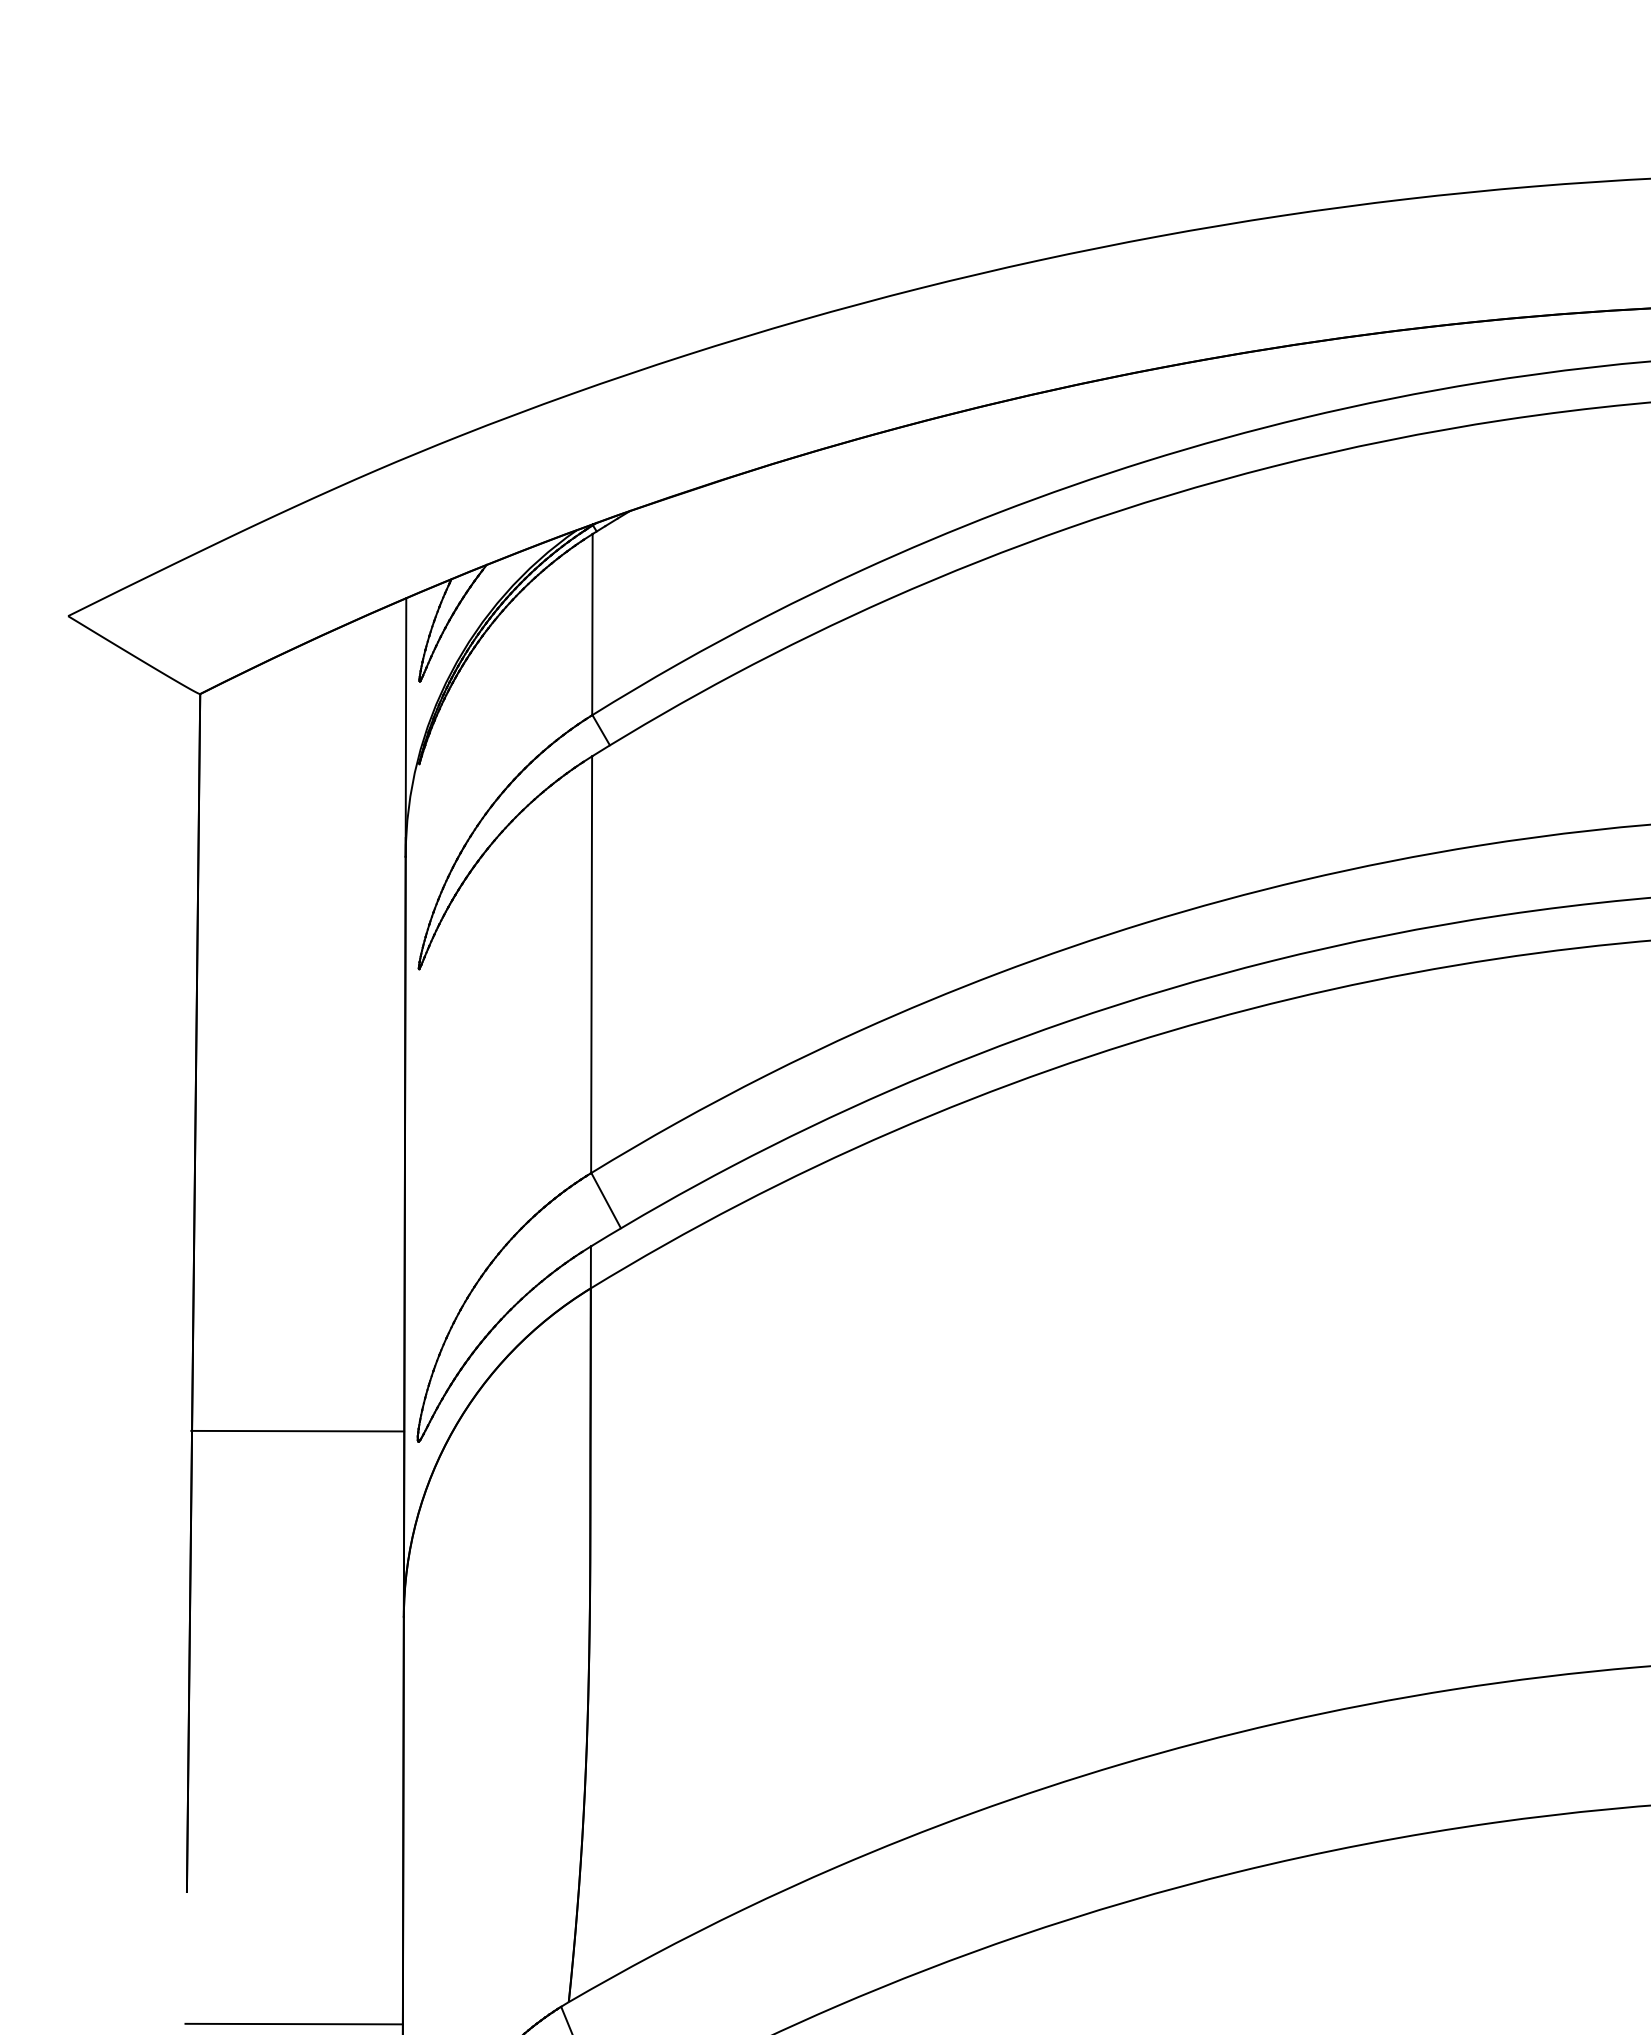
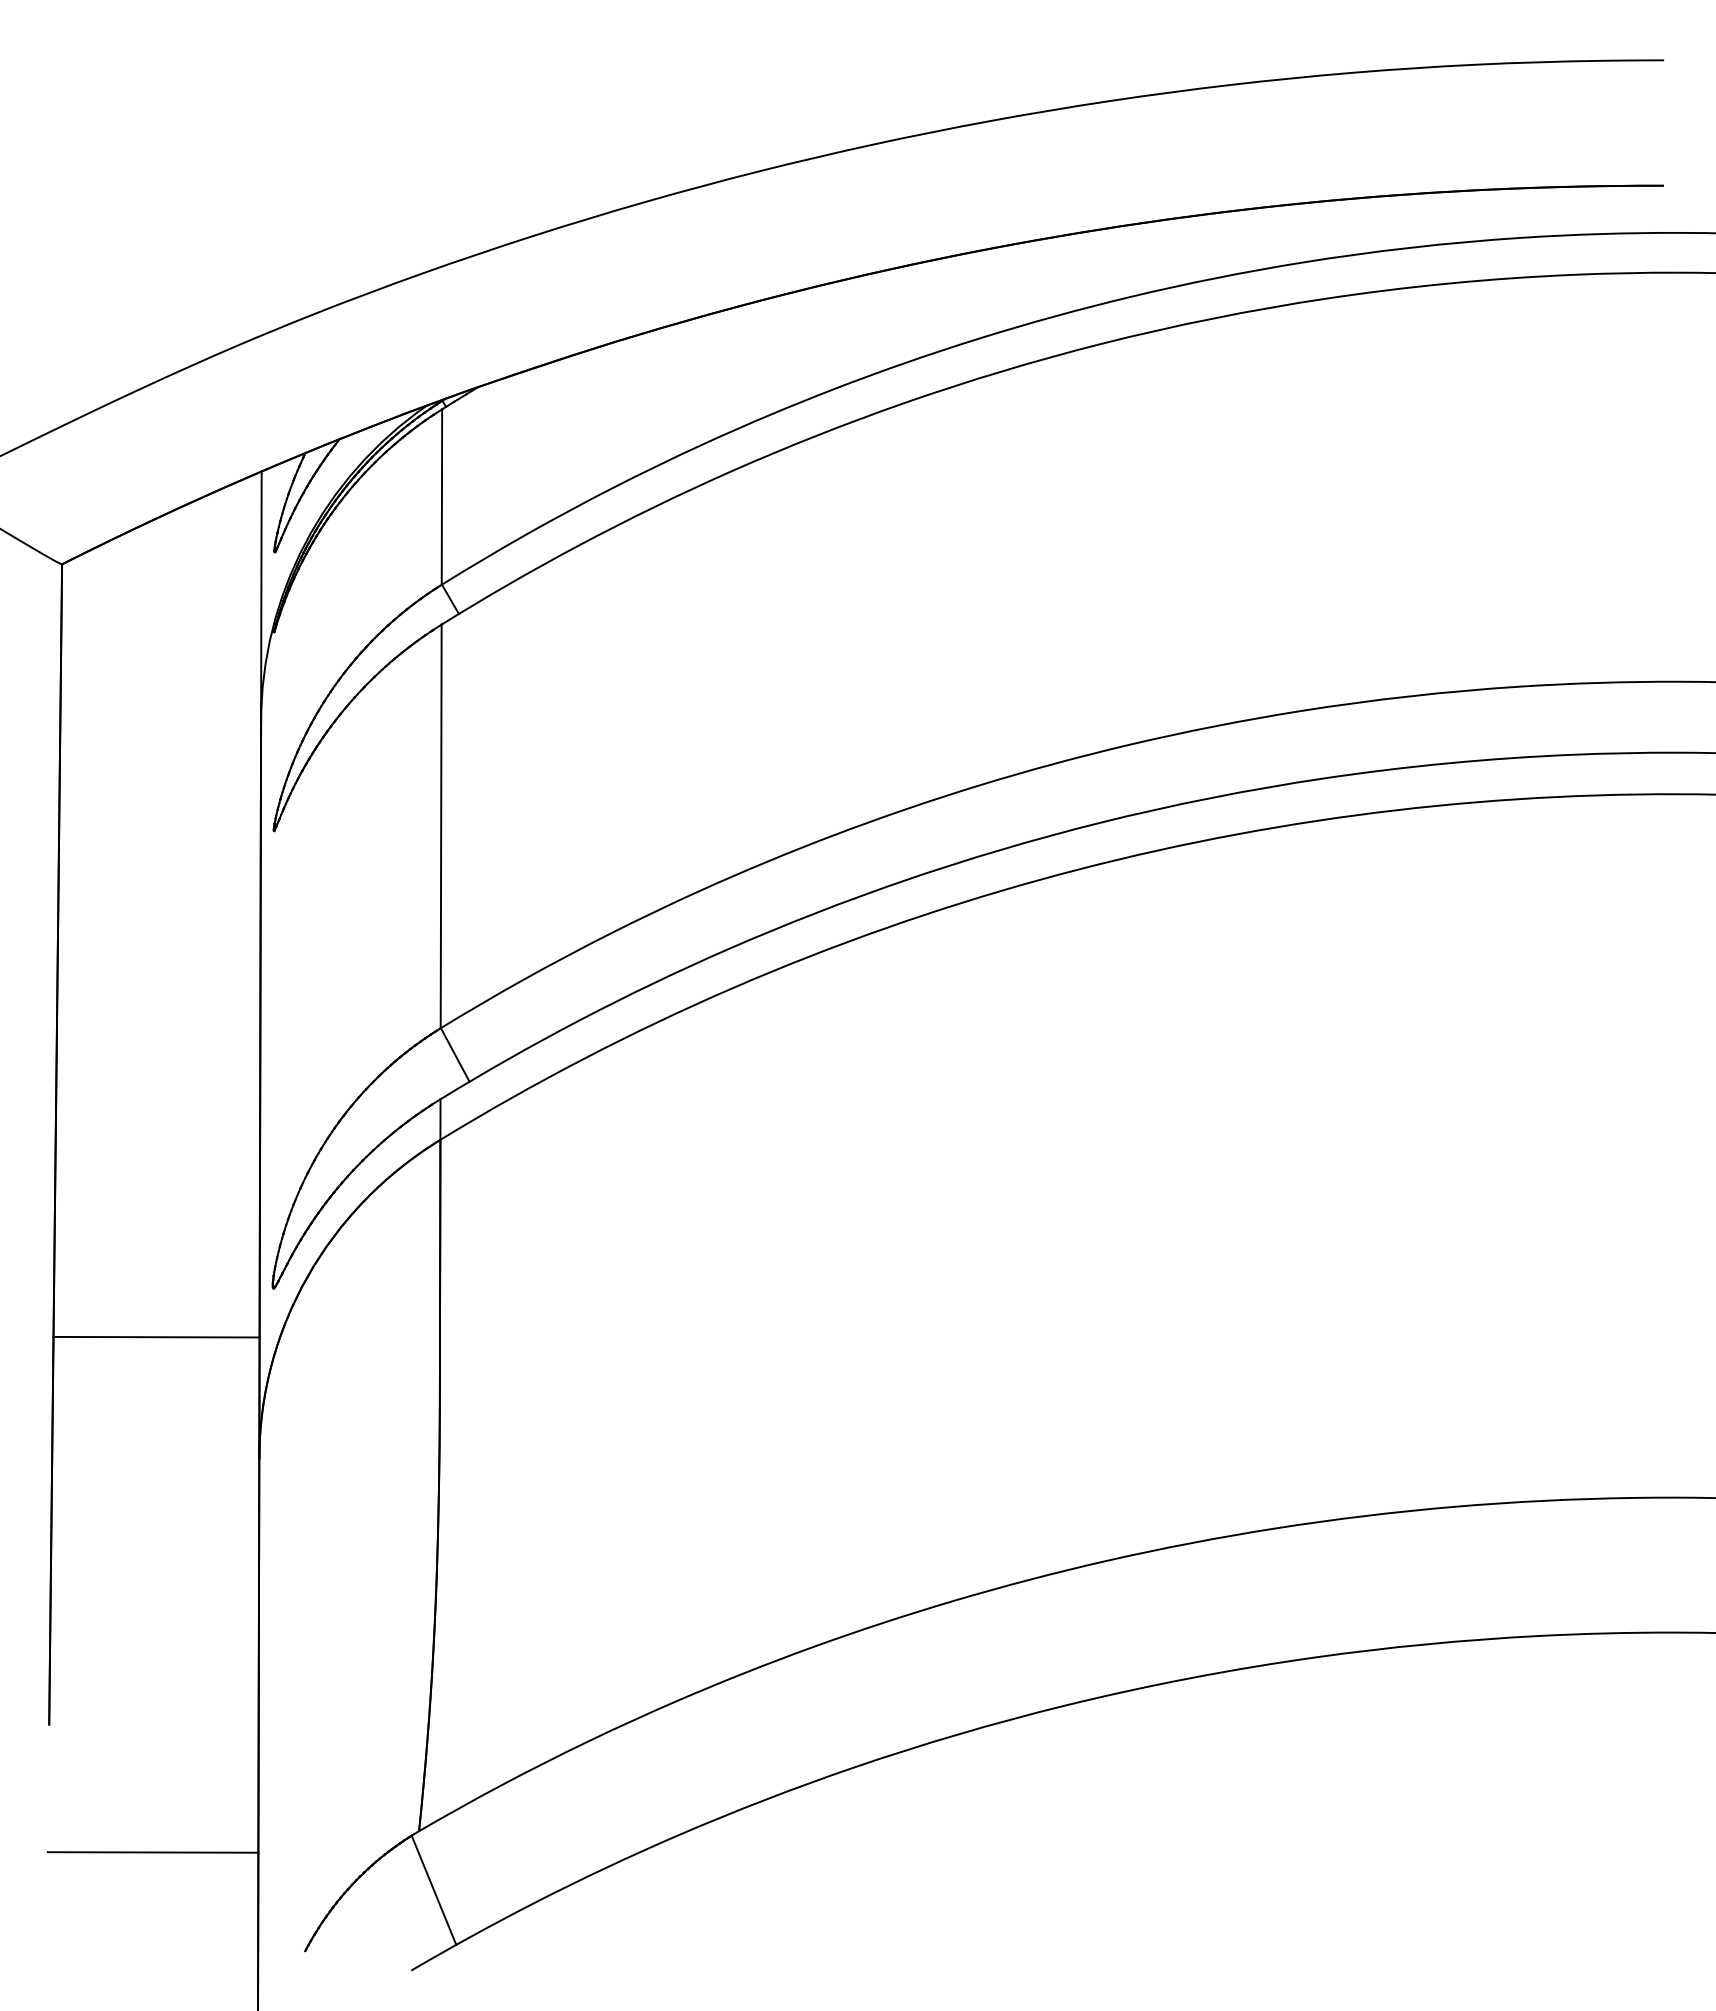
line: (297, 1430) -> (156, 1336), moved

